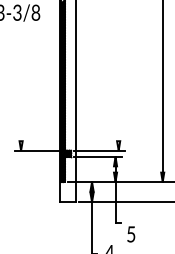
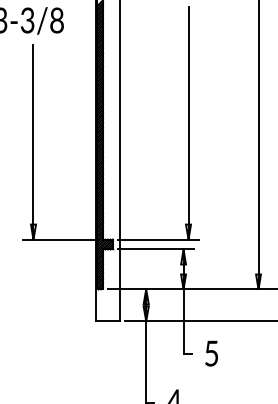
line: (118, 77) -> (188, 123), added
line: (21, 89) -> (34, 142), added
text: (131, 234) -> (212, 353), moved

